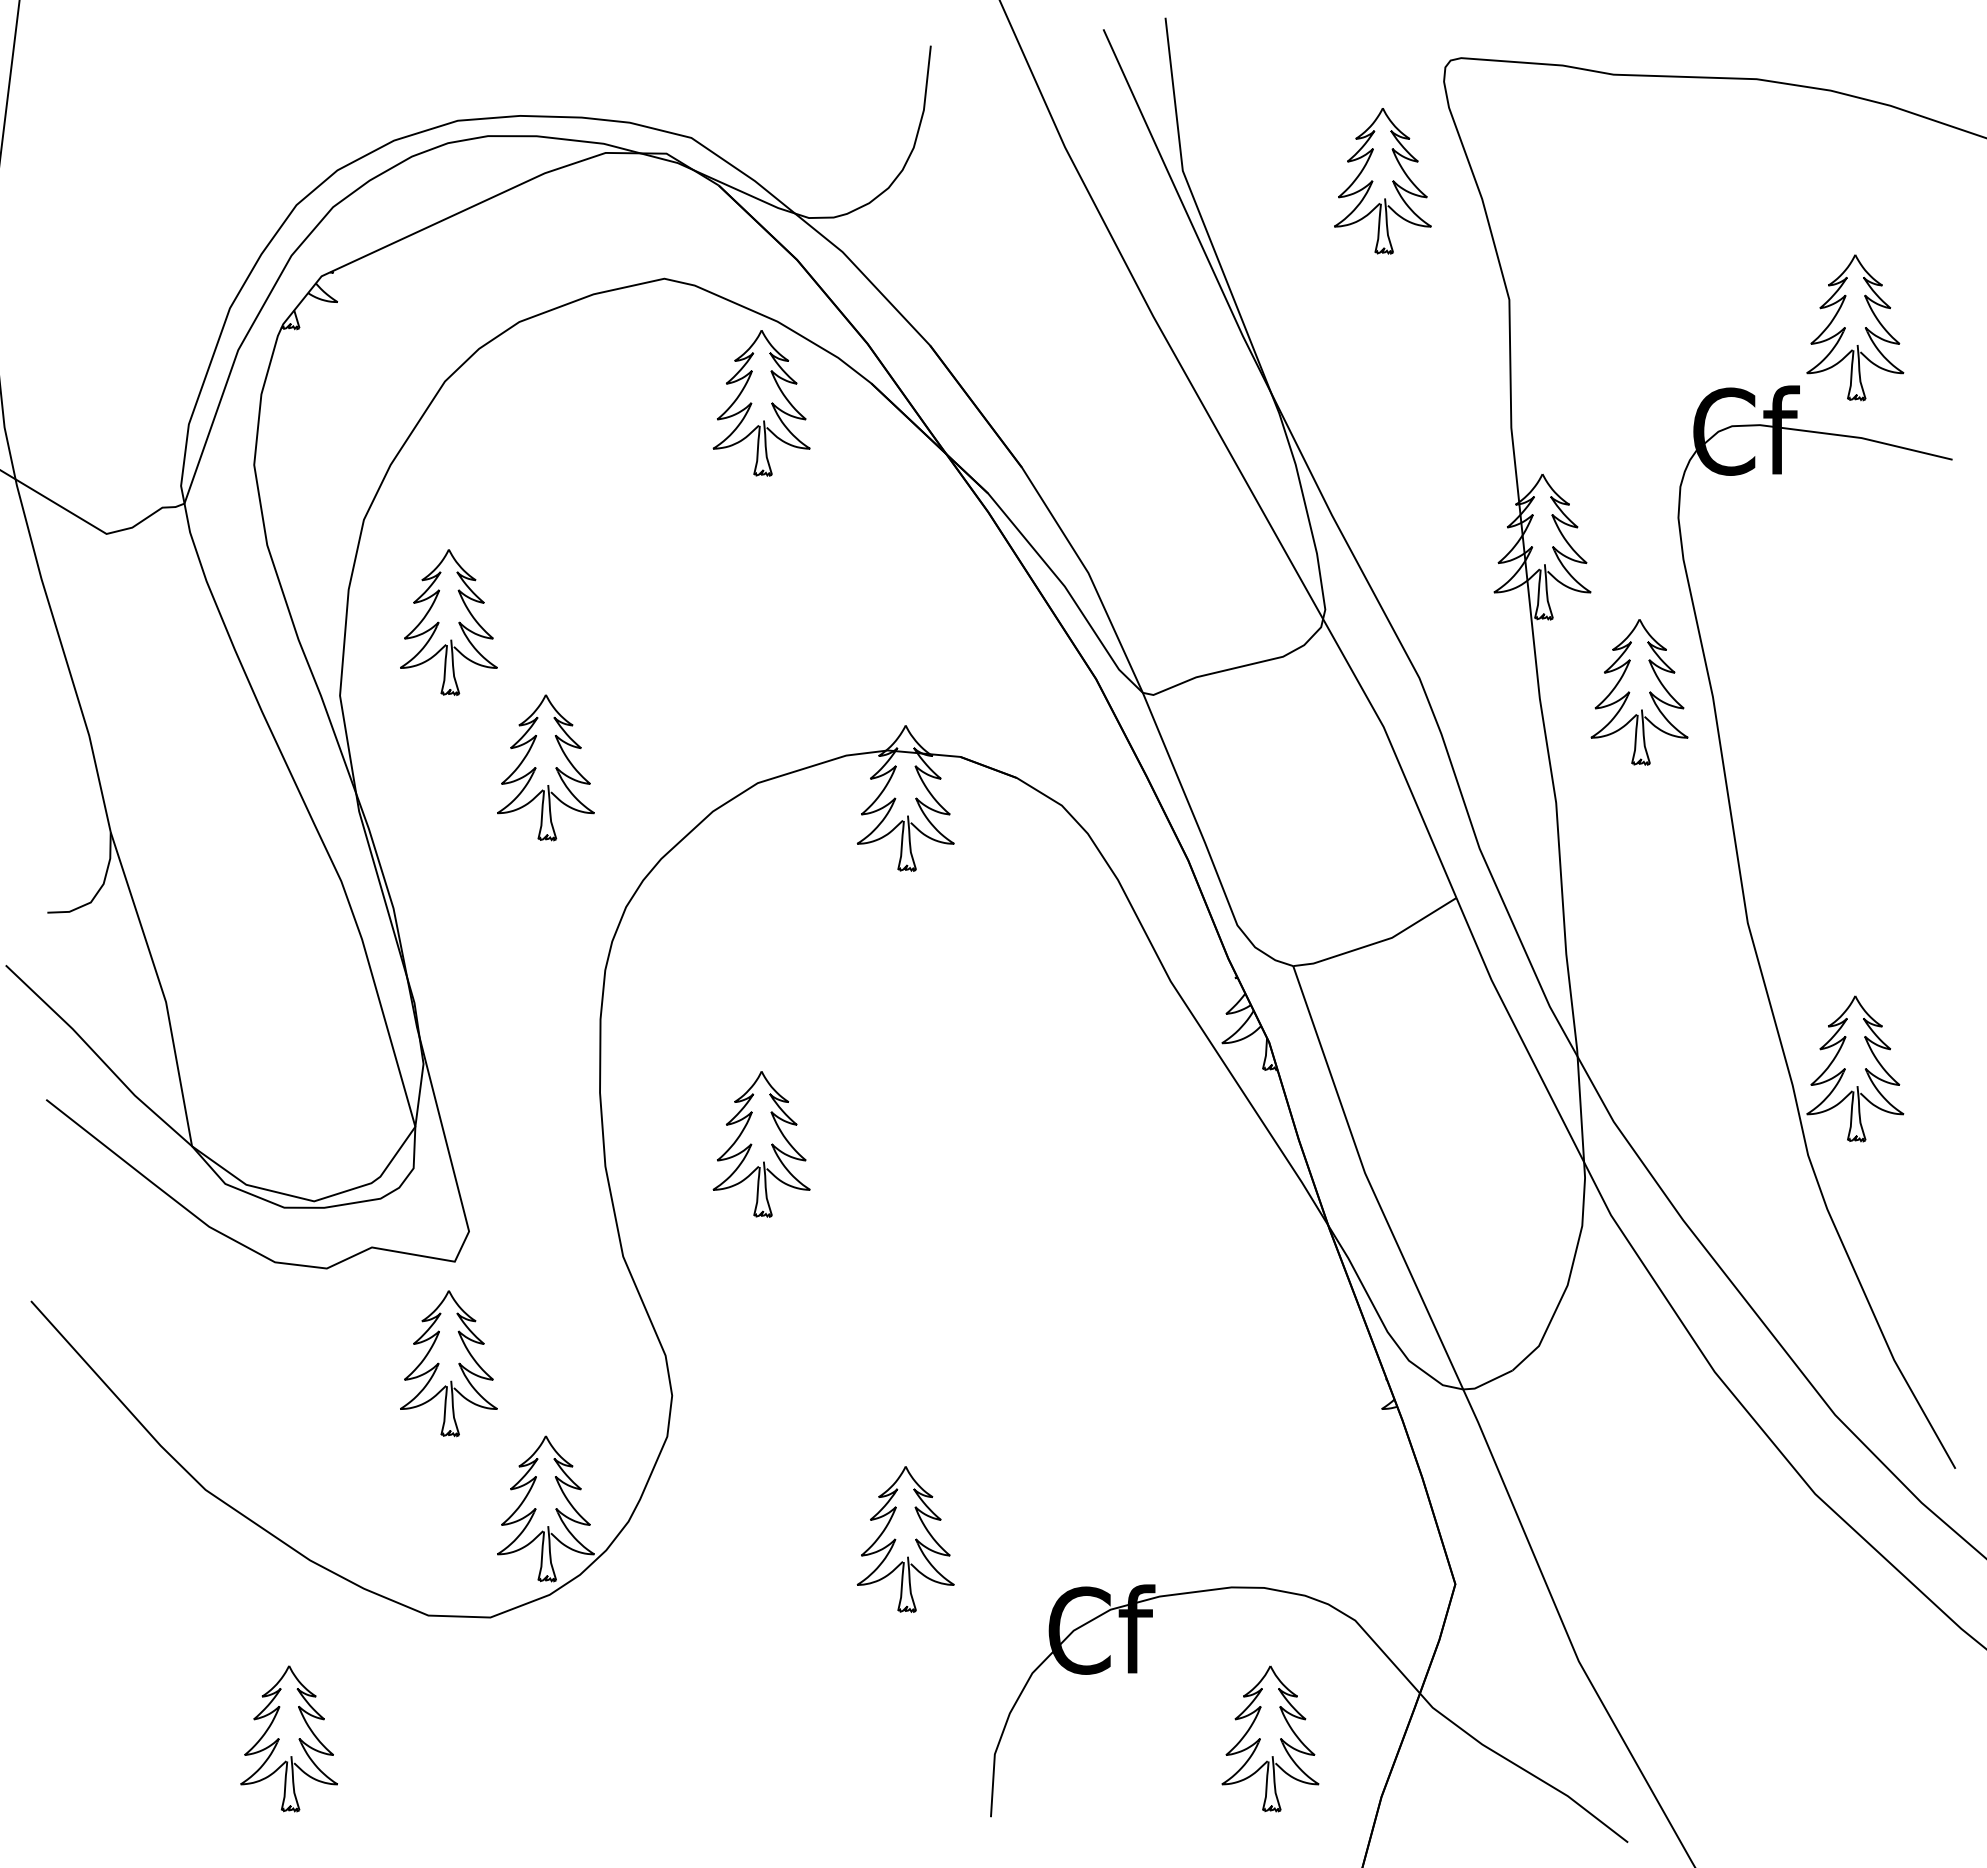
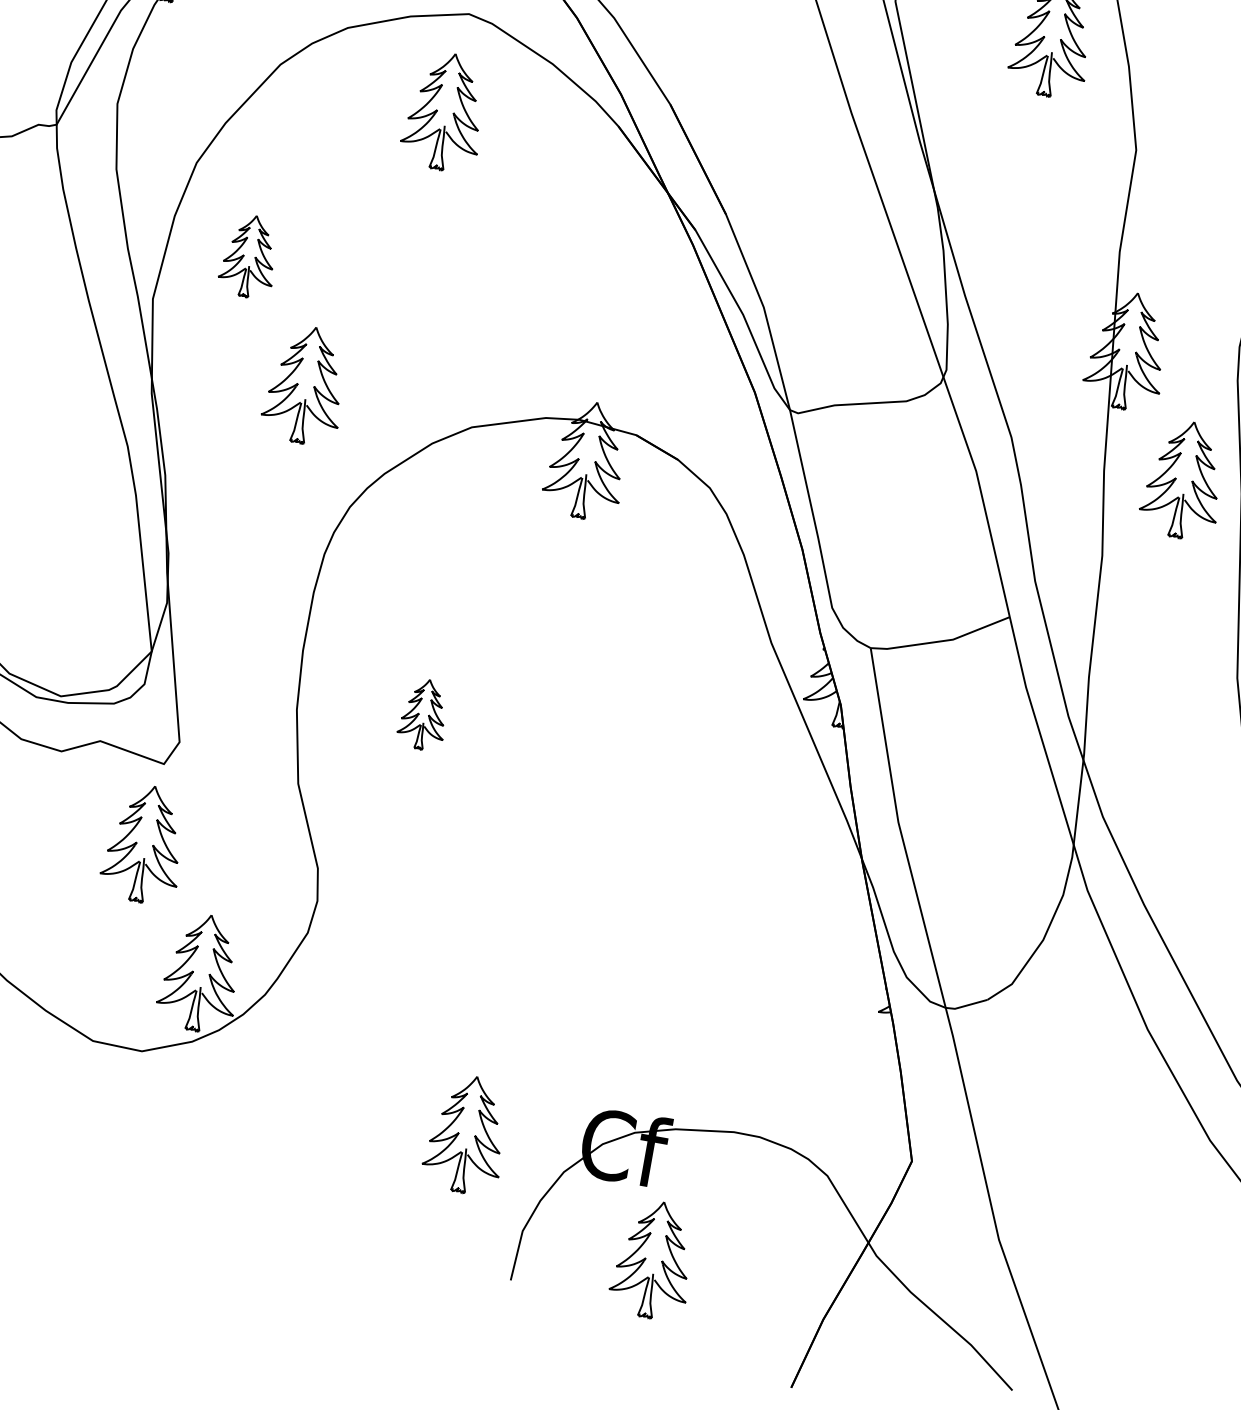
part: (761, 403) -> (445, 111), moved
part: (448, 622) -> (249, 256), size x0.7
part: (761, 1144) -> (423, 714), size x0.6
part: (905, 1539) -> (466, 1134), moved
part: (1270, 1738) -> (654, 1259), moved

